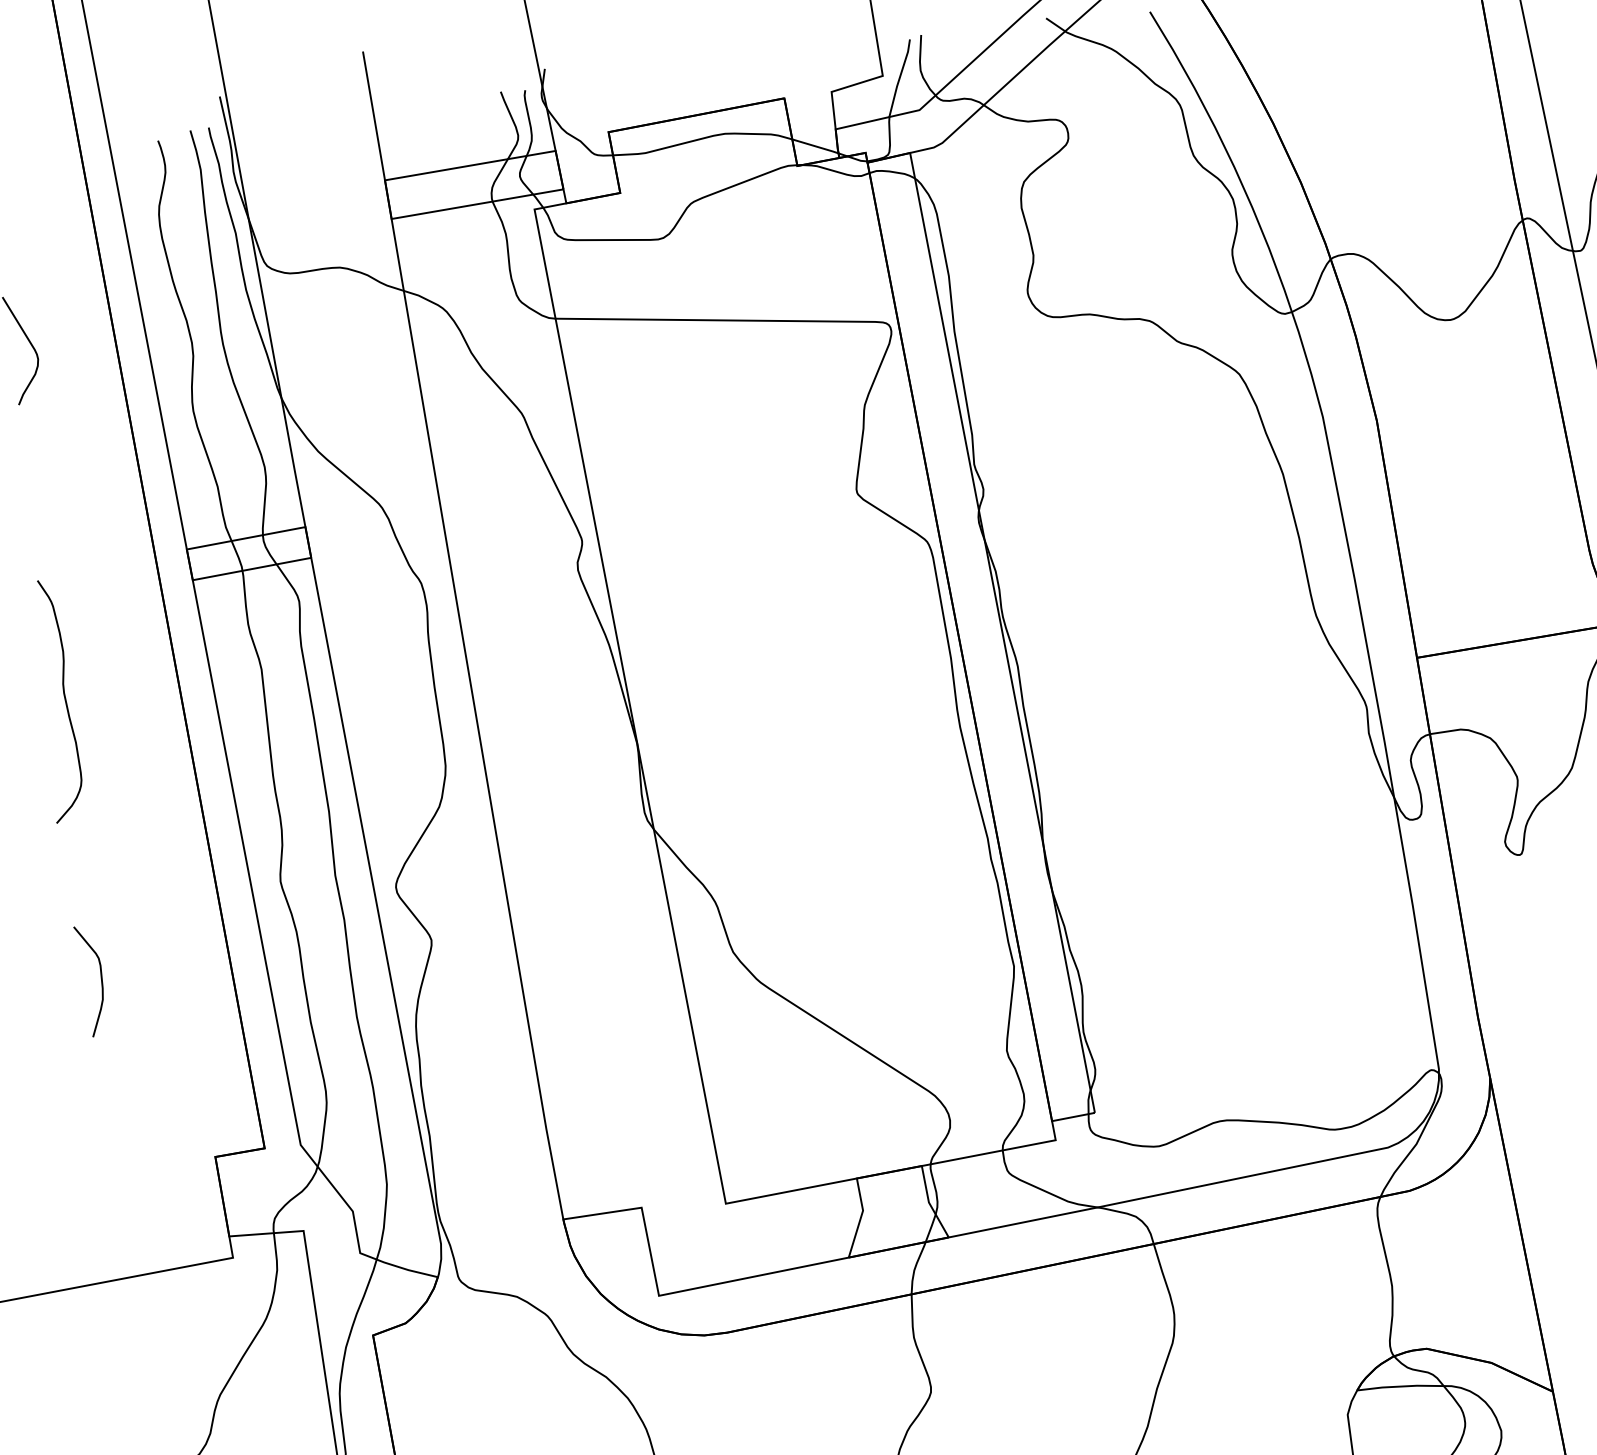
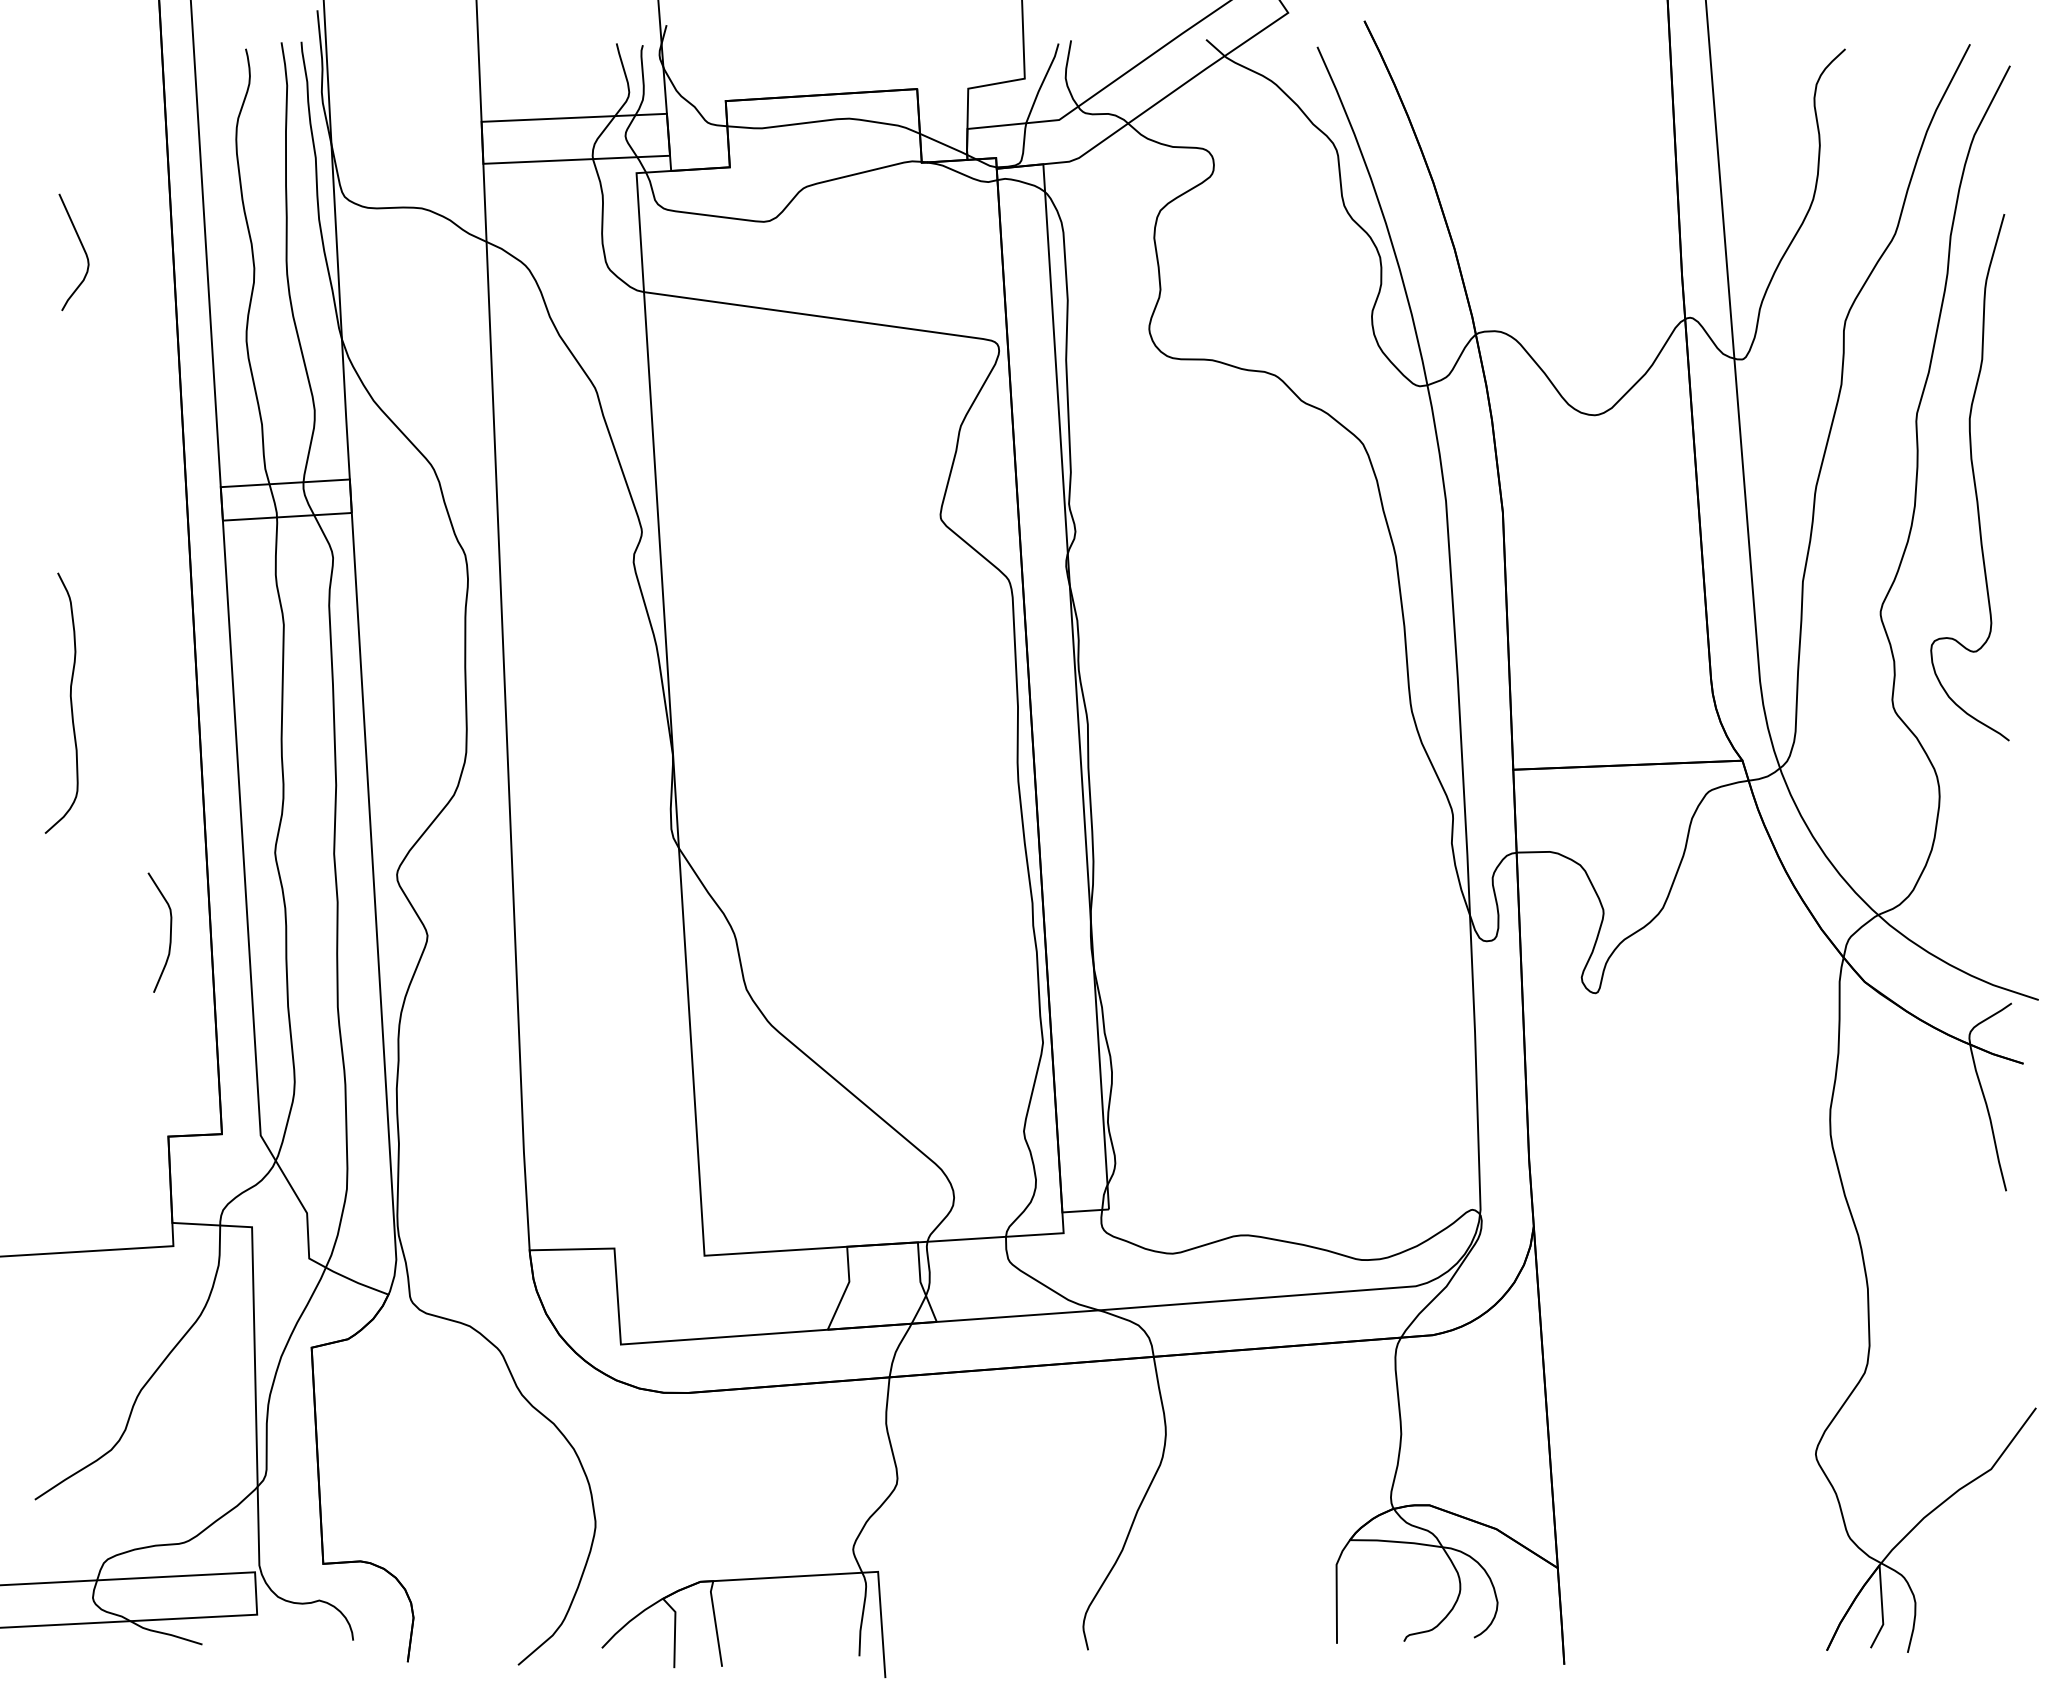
curve: (64, 699) -> (70, 702), moved
curve: (101, 983) -> (169, 936), moved

